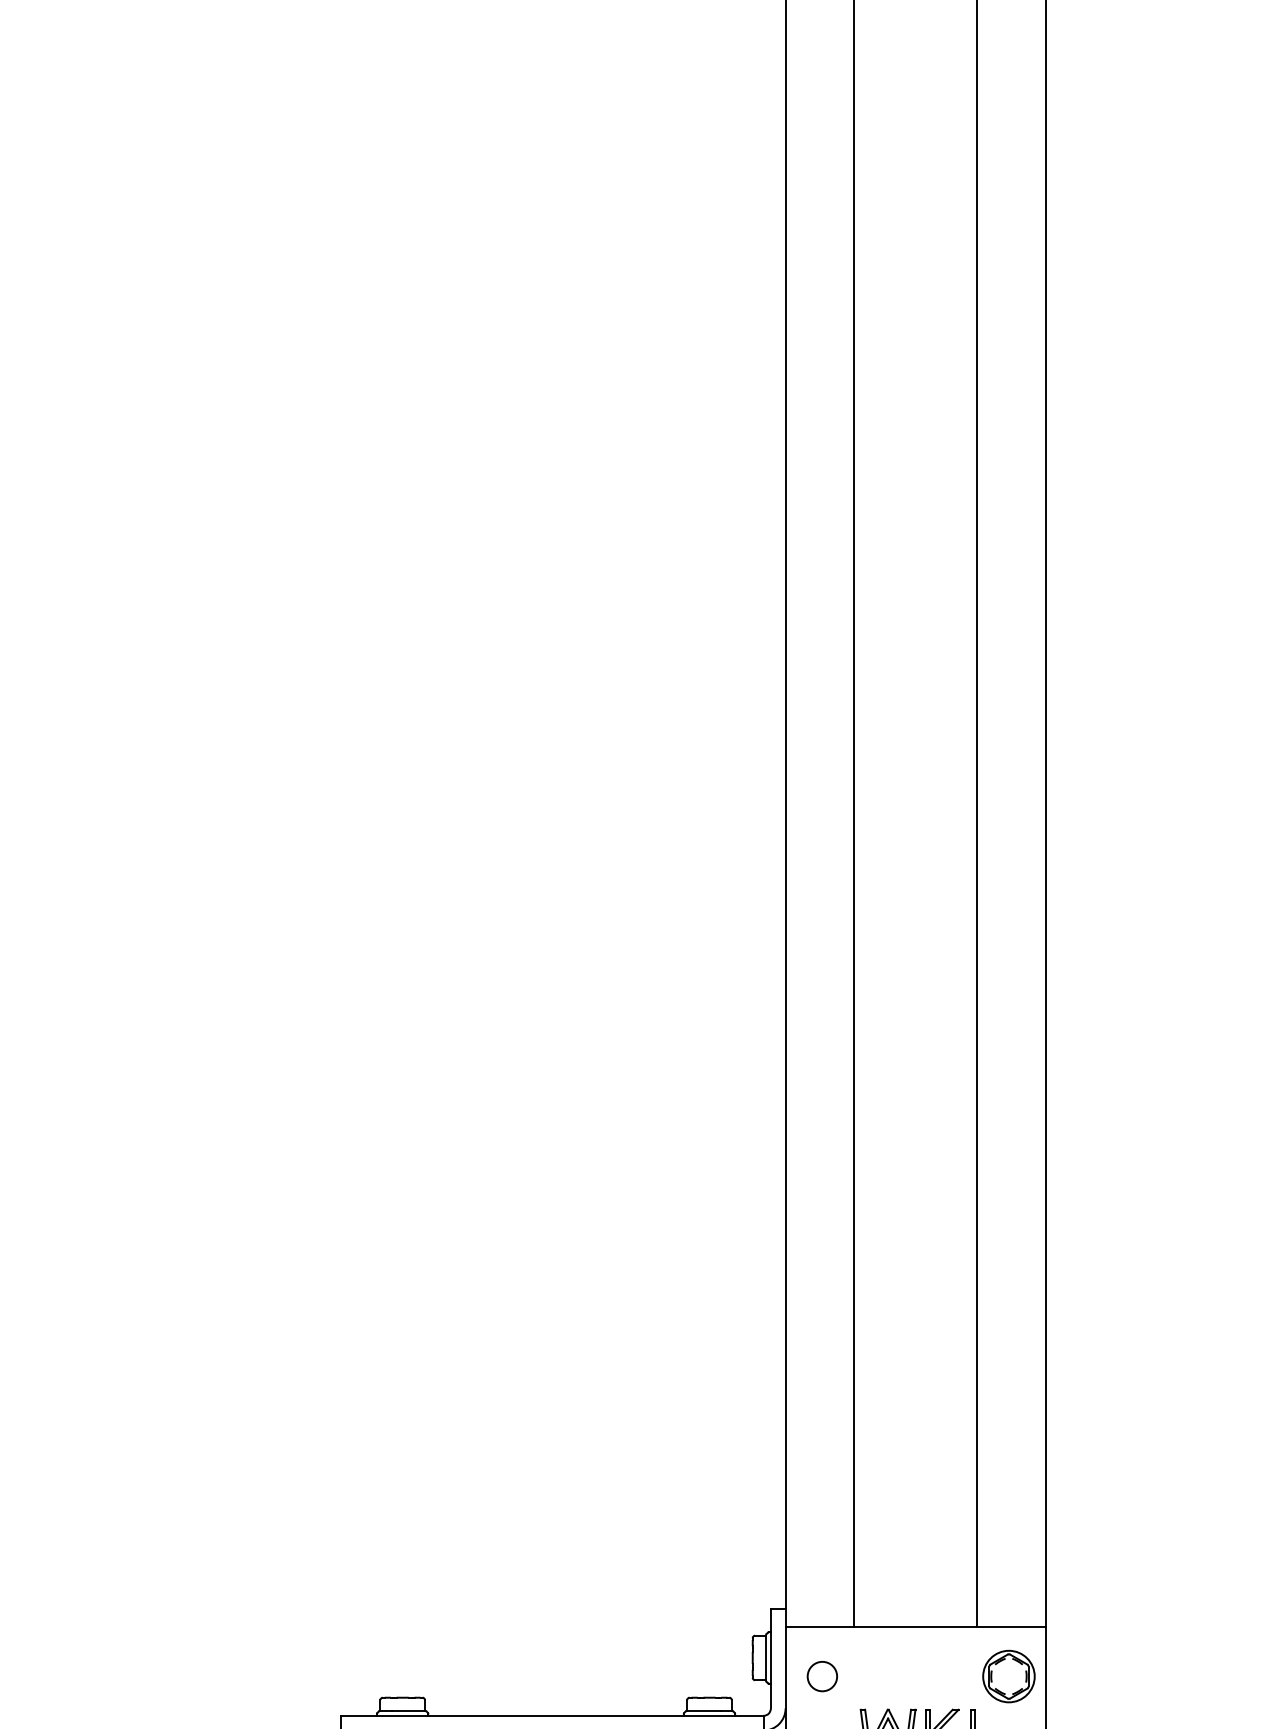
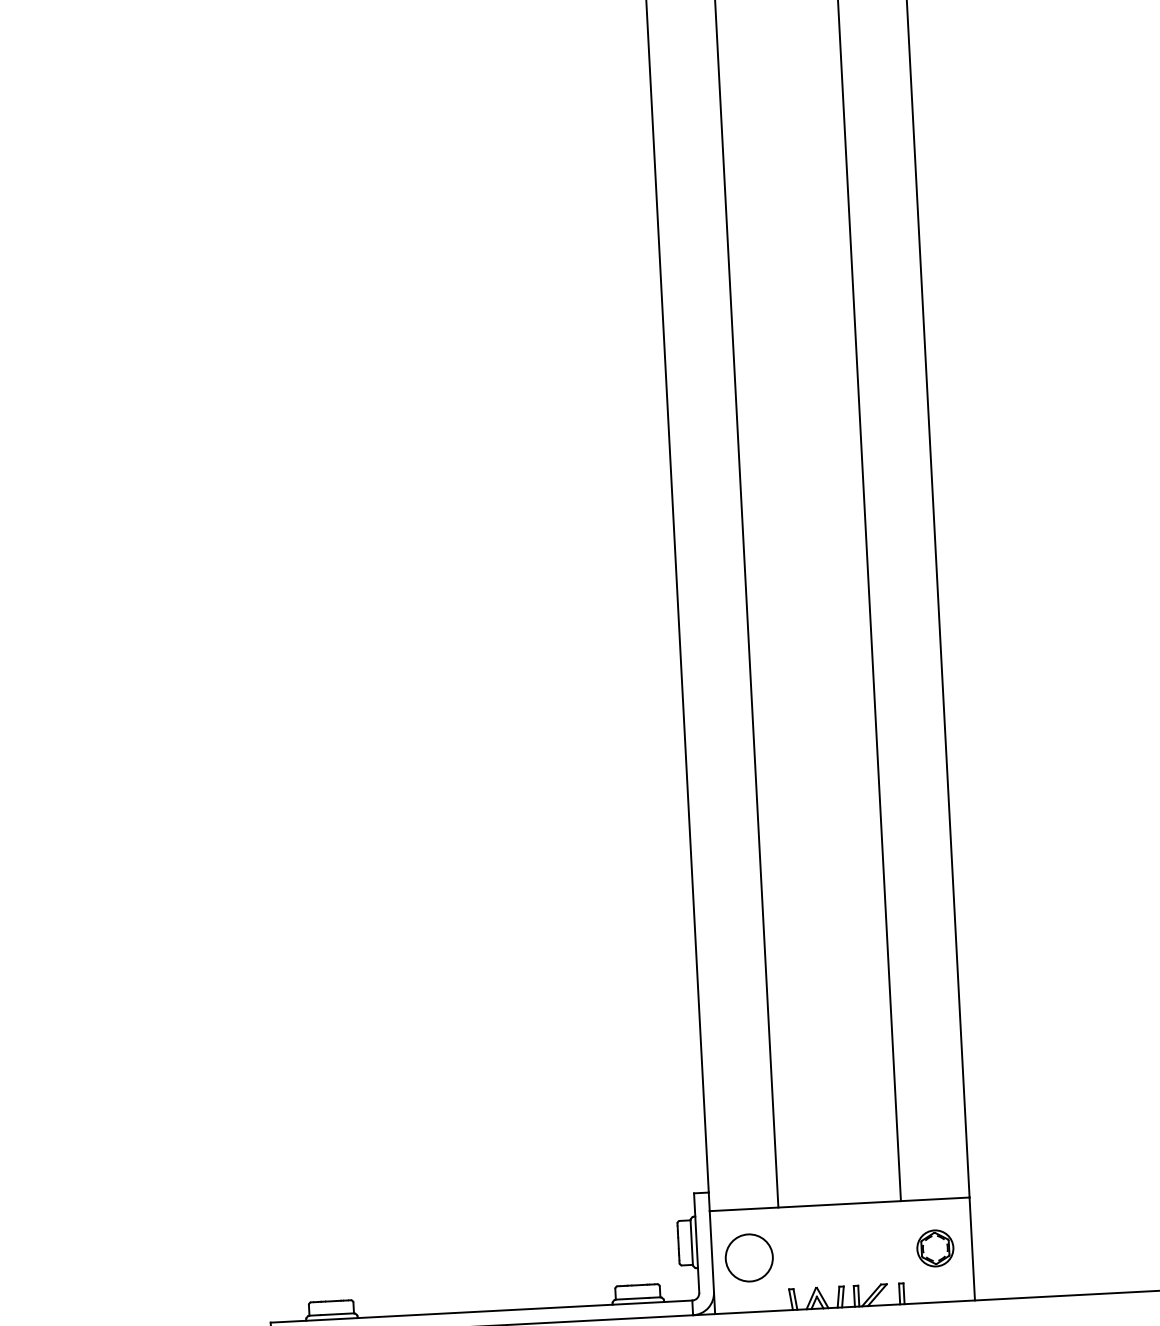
circle: (821, 1676) -> (748, 1258), size x1.6
part: (1008, 1676) -> (934, 1248), size x0.7

